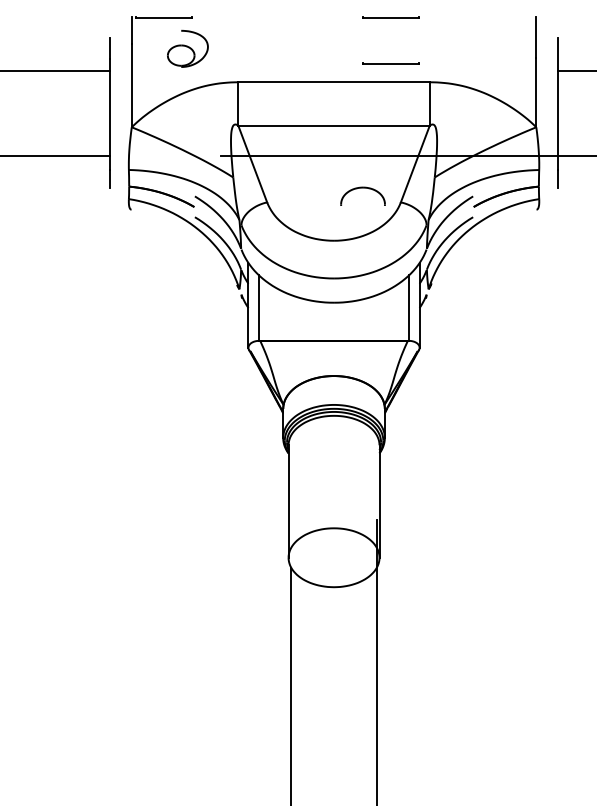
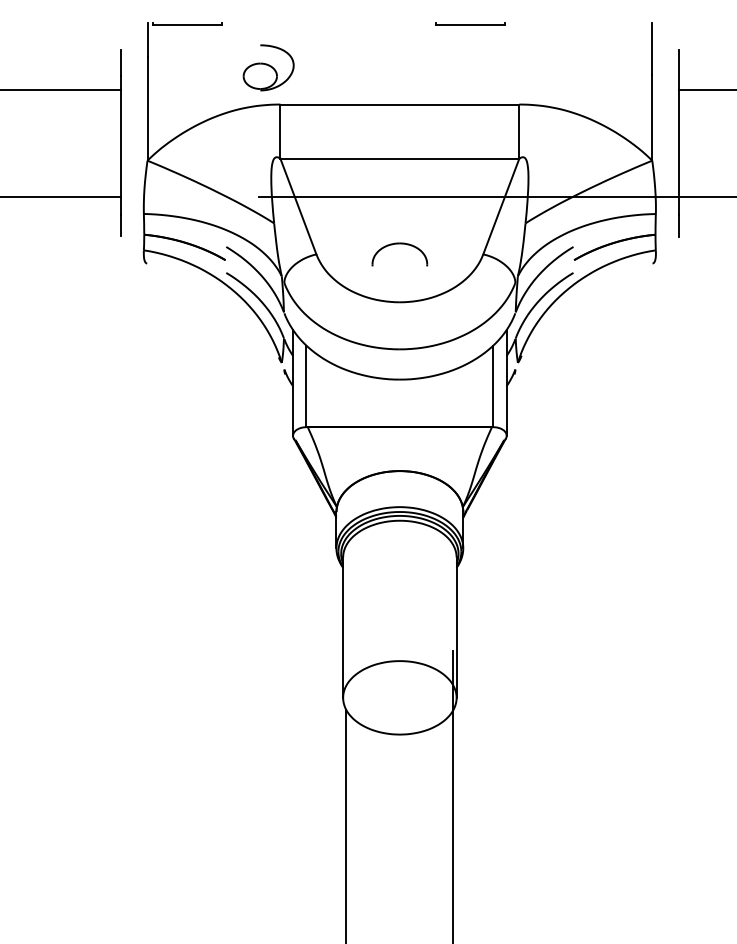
part: (187, 48) -> (268, 67), moved
line: (390, 63) -> (470, 81), removed
part: (362, 188) -> (399, 244), moved

